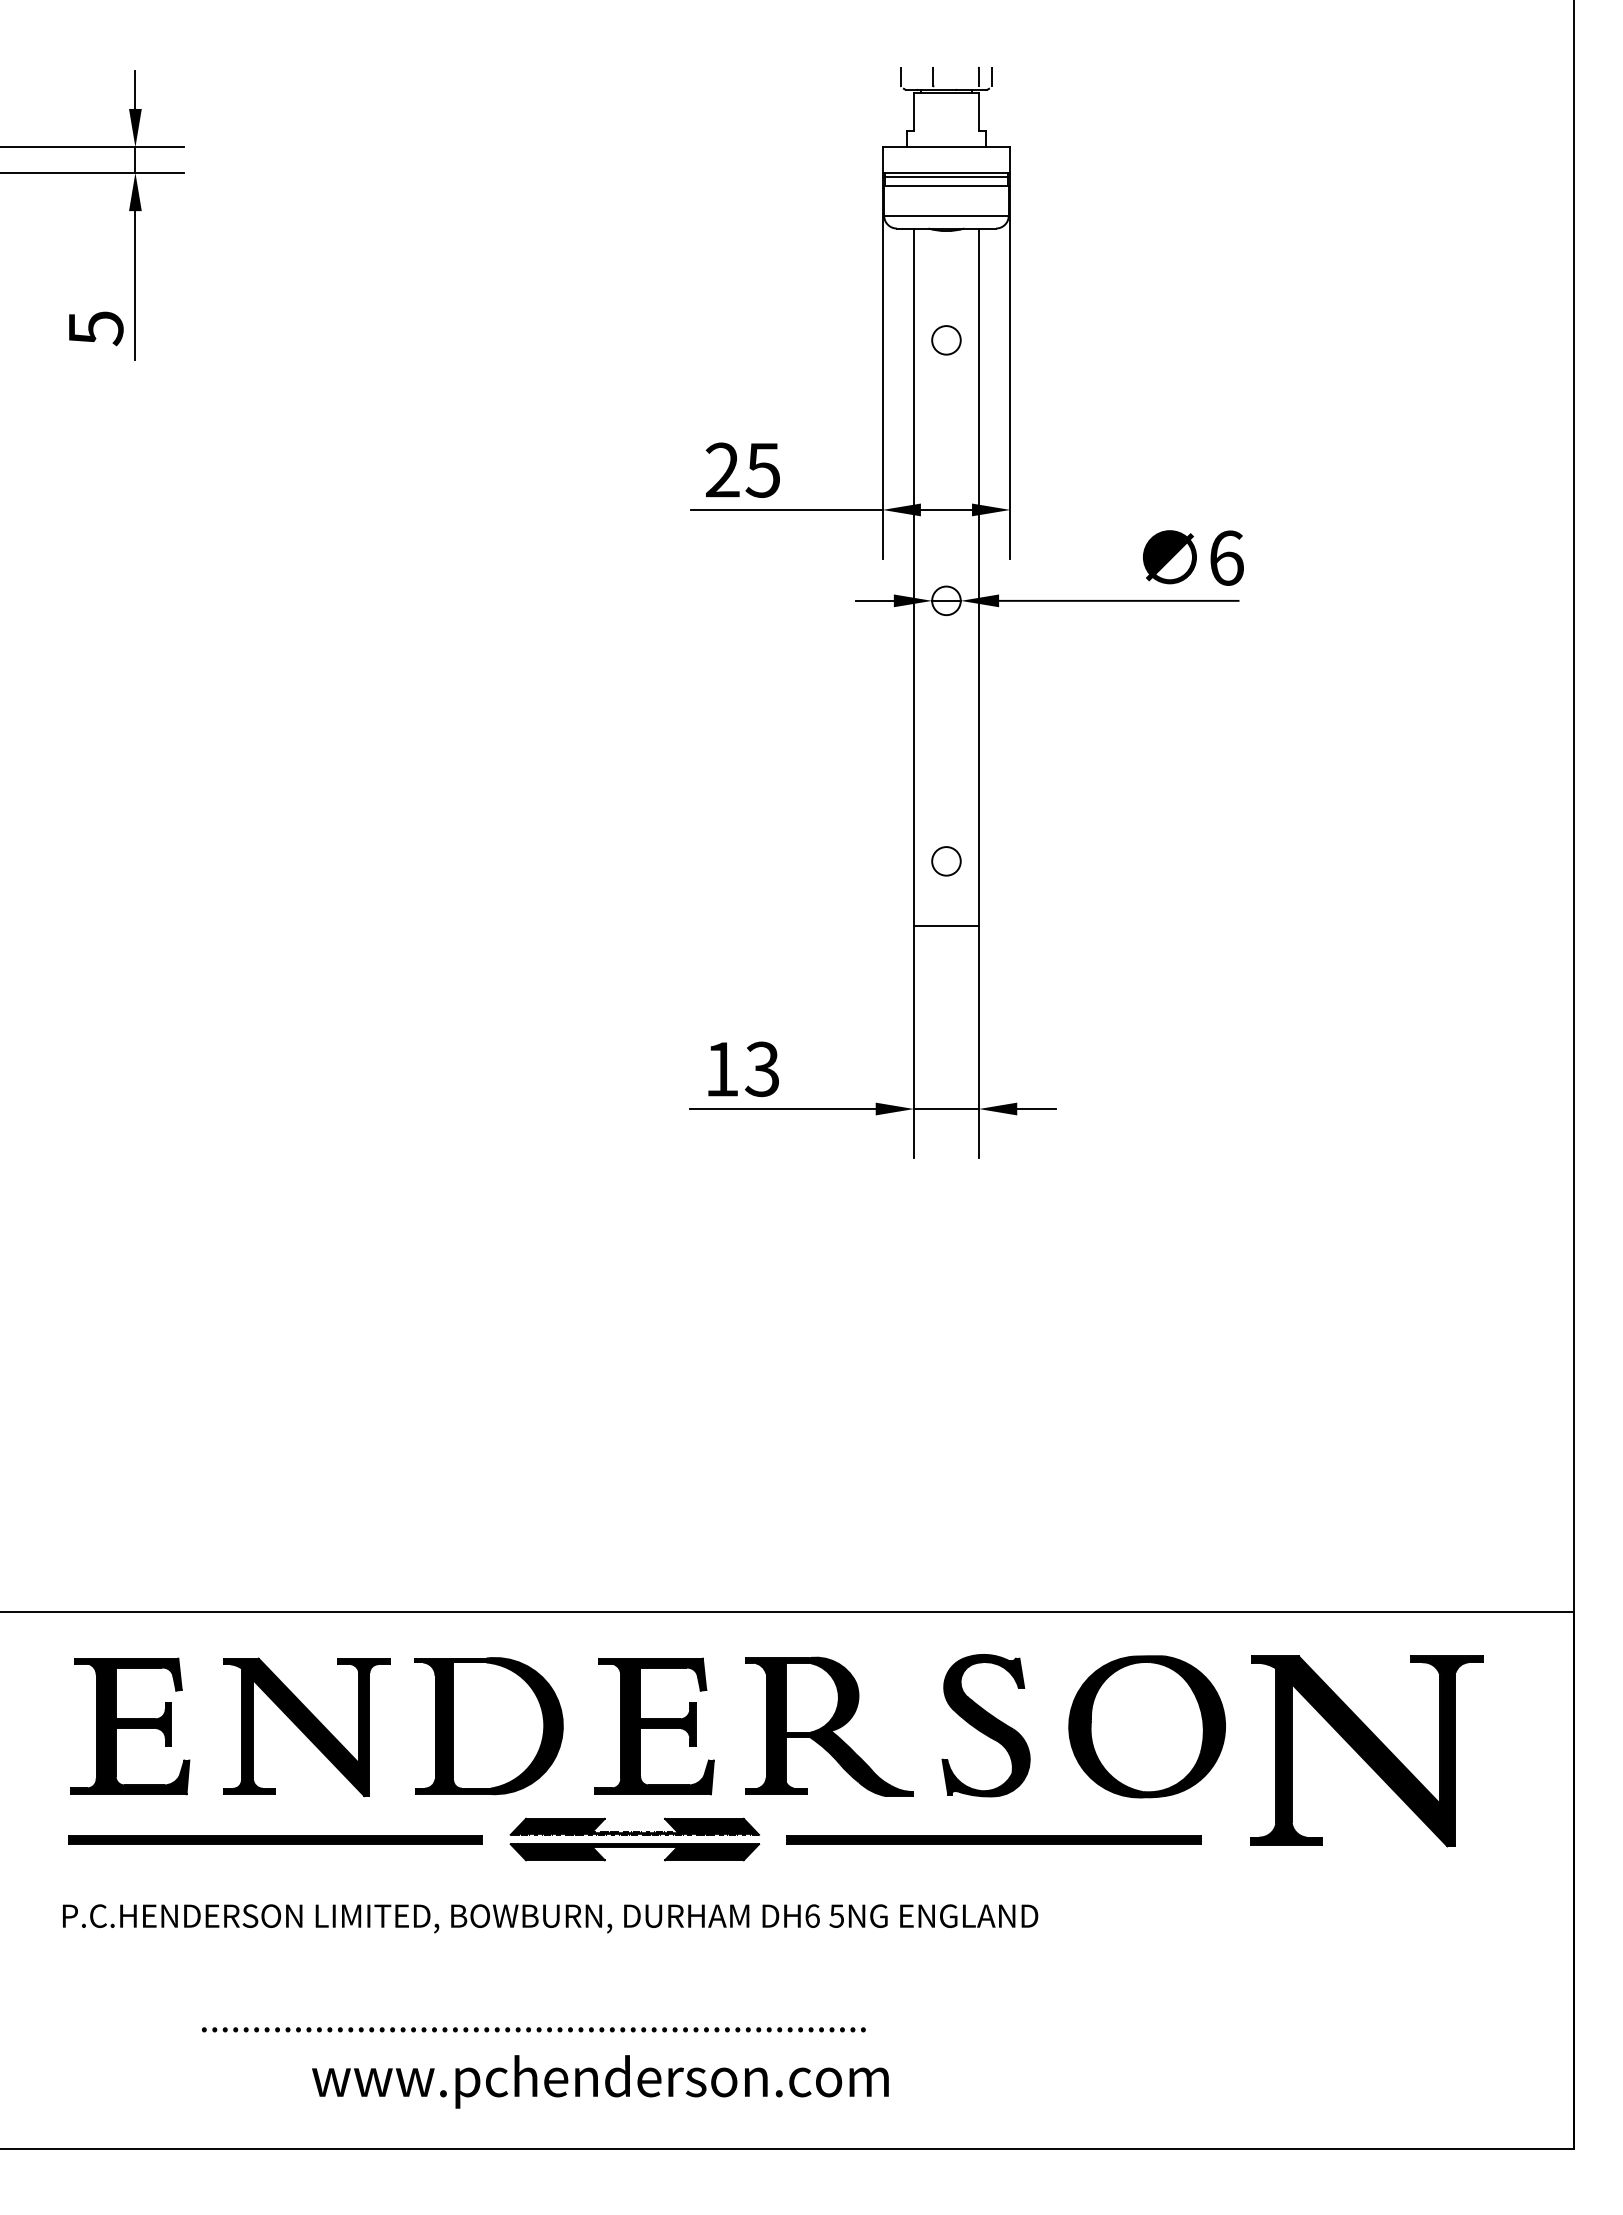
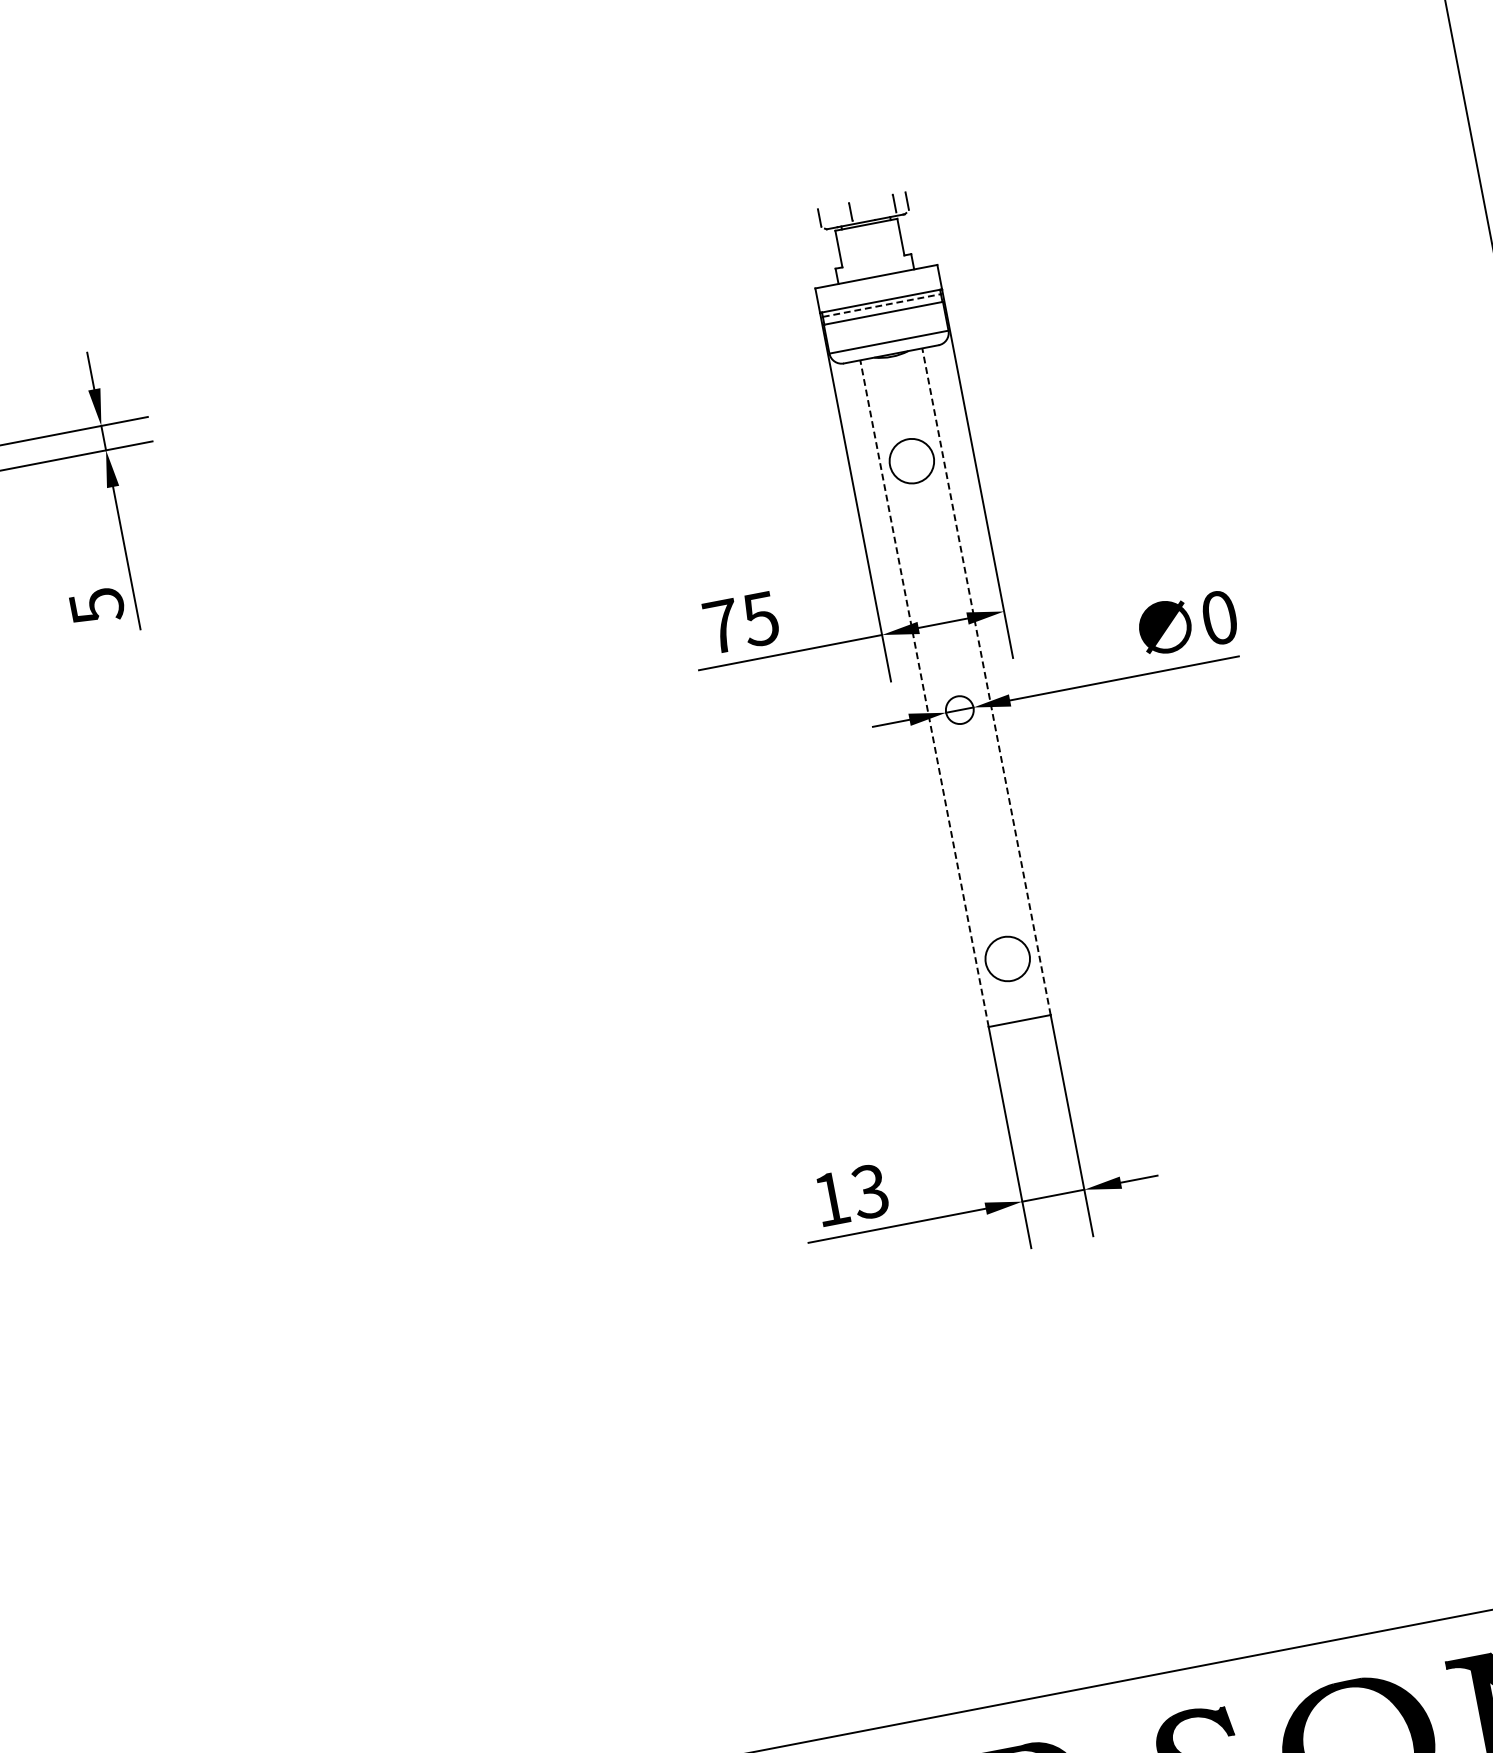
line: (946, 177) -> (881, 305), solid -> dashed
circle: (946, 340) -> (911, 461), size x1.6
text: (722, 469) -> (721, 625), 25 -> 75
text: (1226, 557) -> (1219, 617), 6 -> 0
line: (914, 577) -> (924, 693), solid -> dashed
line: (978, 577) -> (986, 681), solid -> dashed
circle: (946, 861) -> (1007, 959), size x1.6

